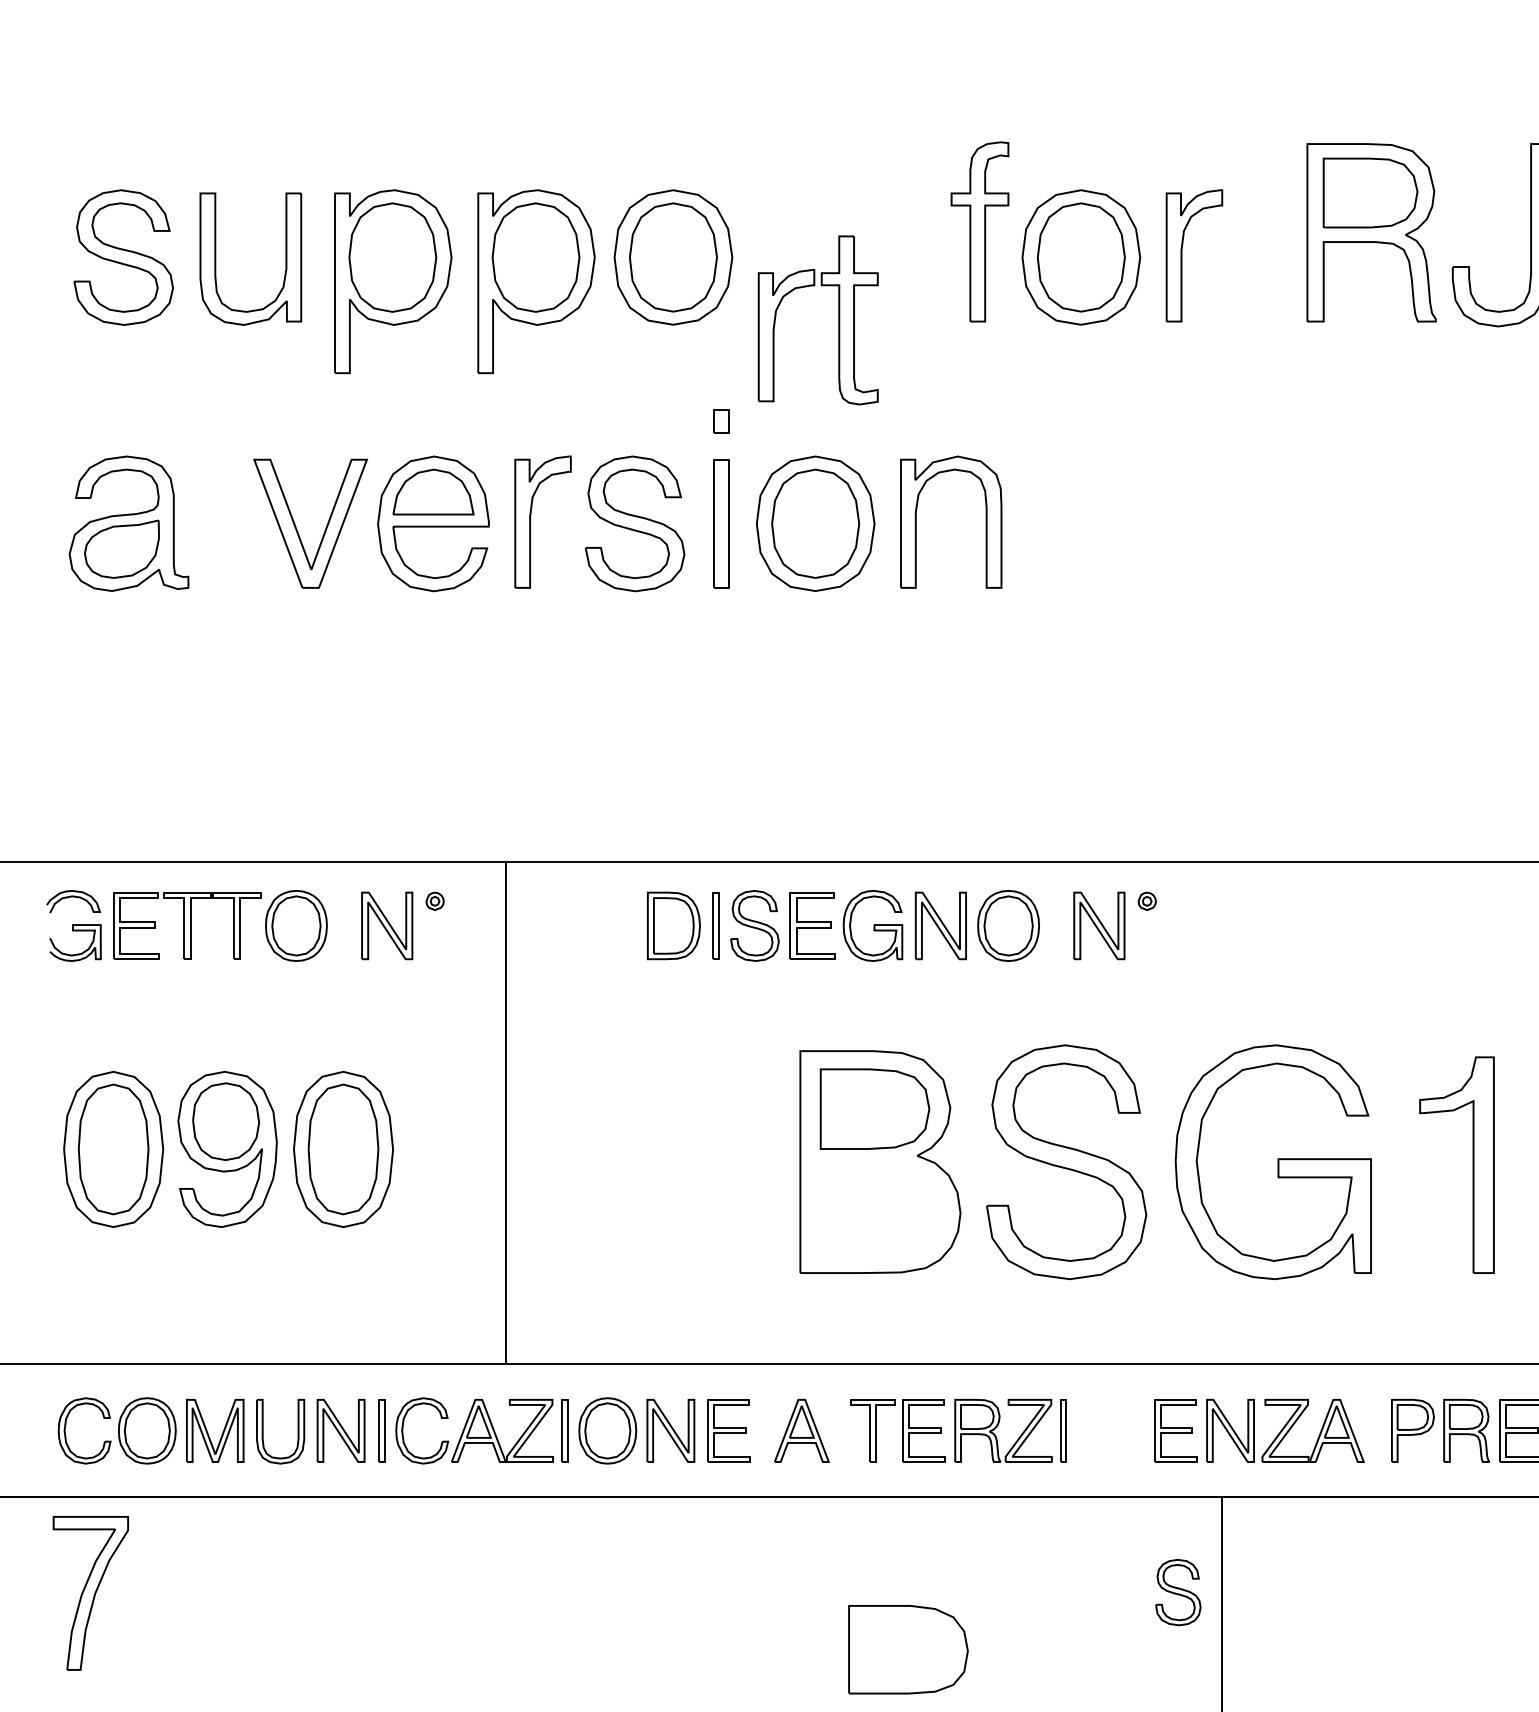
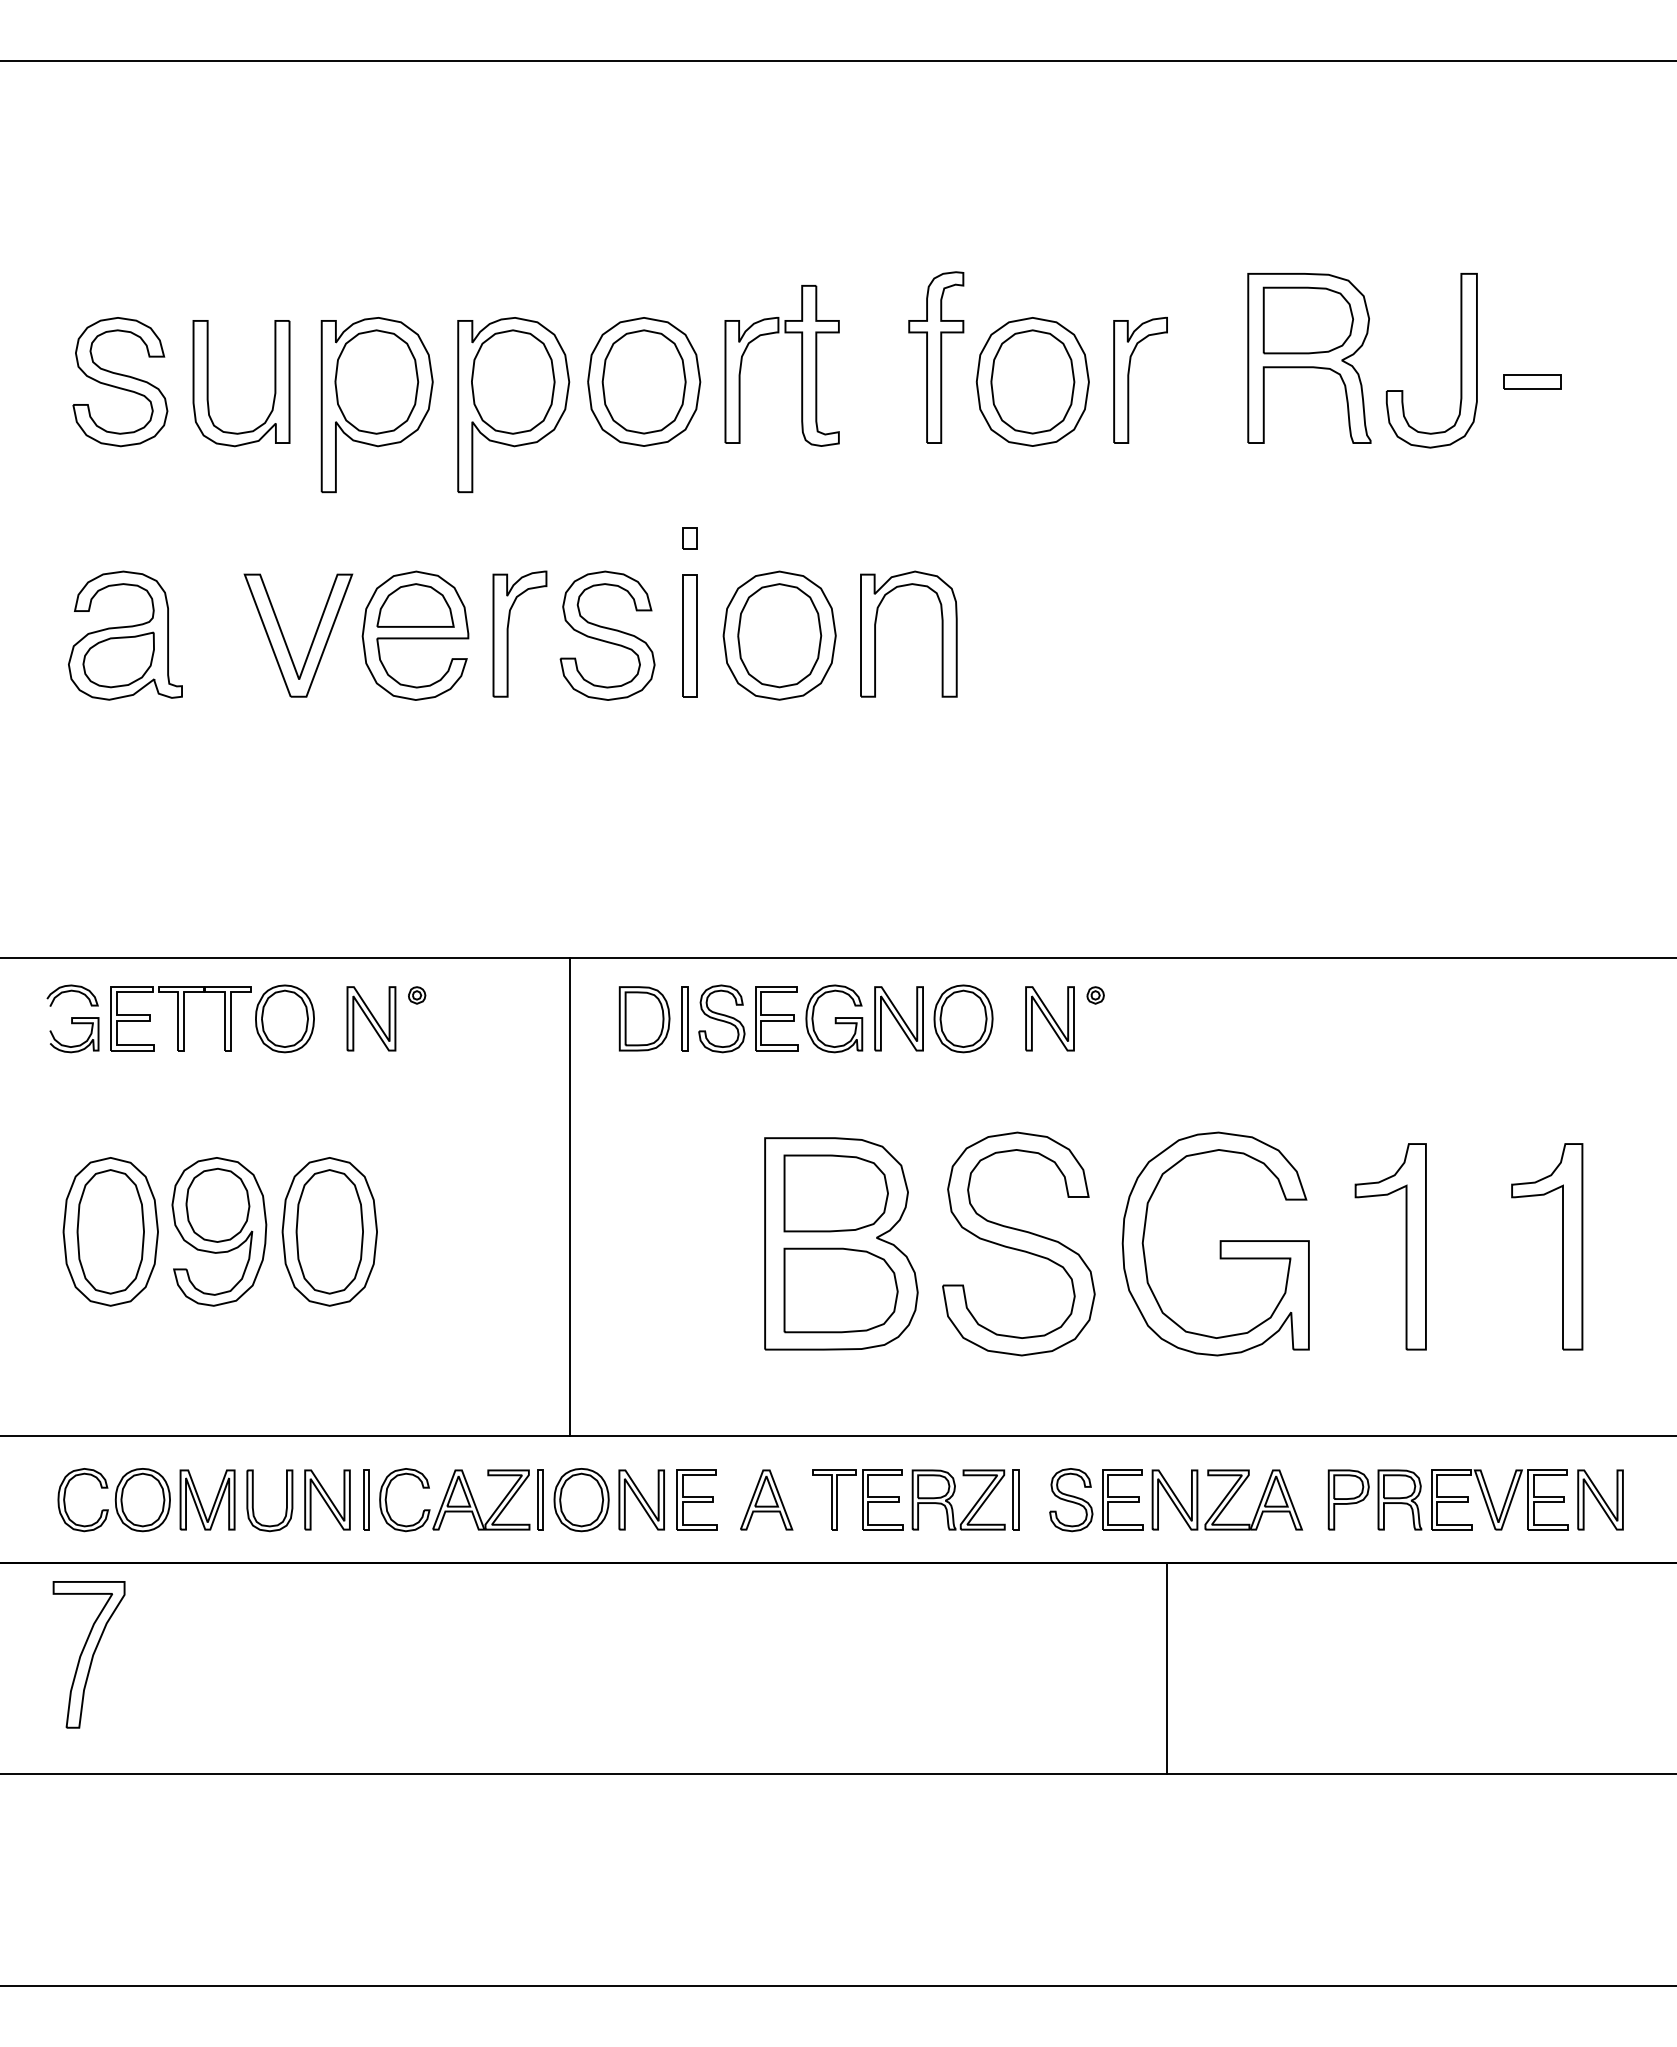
part: (838, 319) -> (801, 365), moved
line: (505, 1112) -> (570, 1196), moved
part: (1178, 1593) -> (1071, 1500), moved
part: (907, 1649) -> (840, 1290), moved

